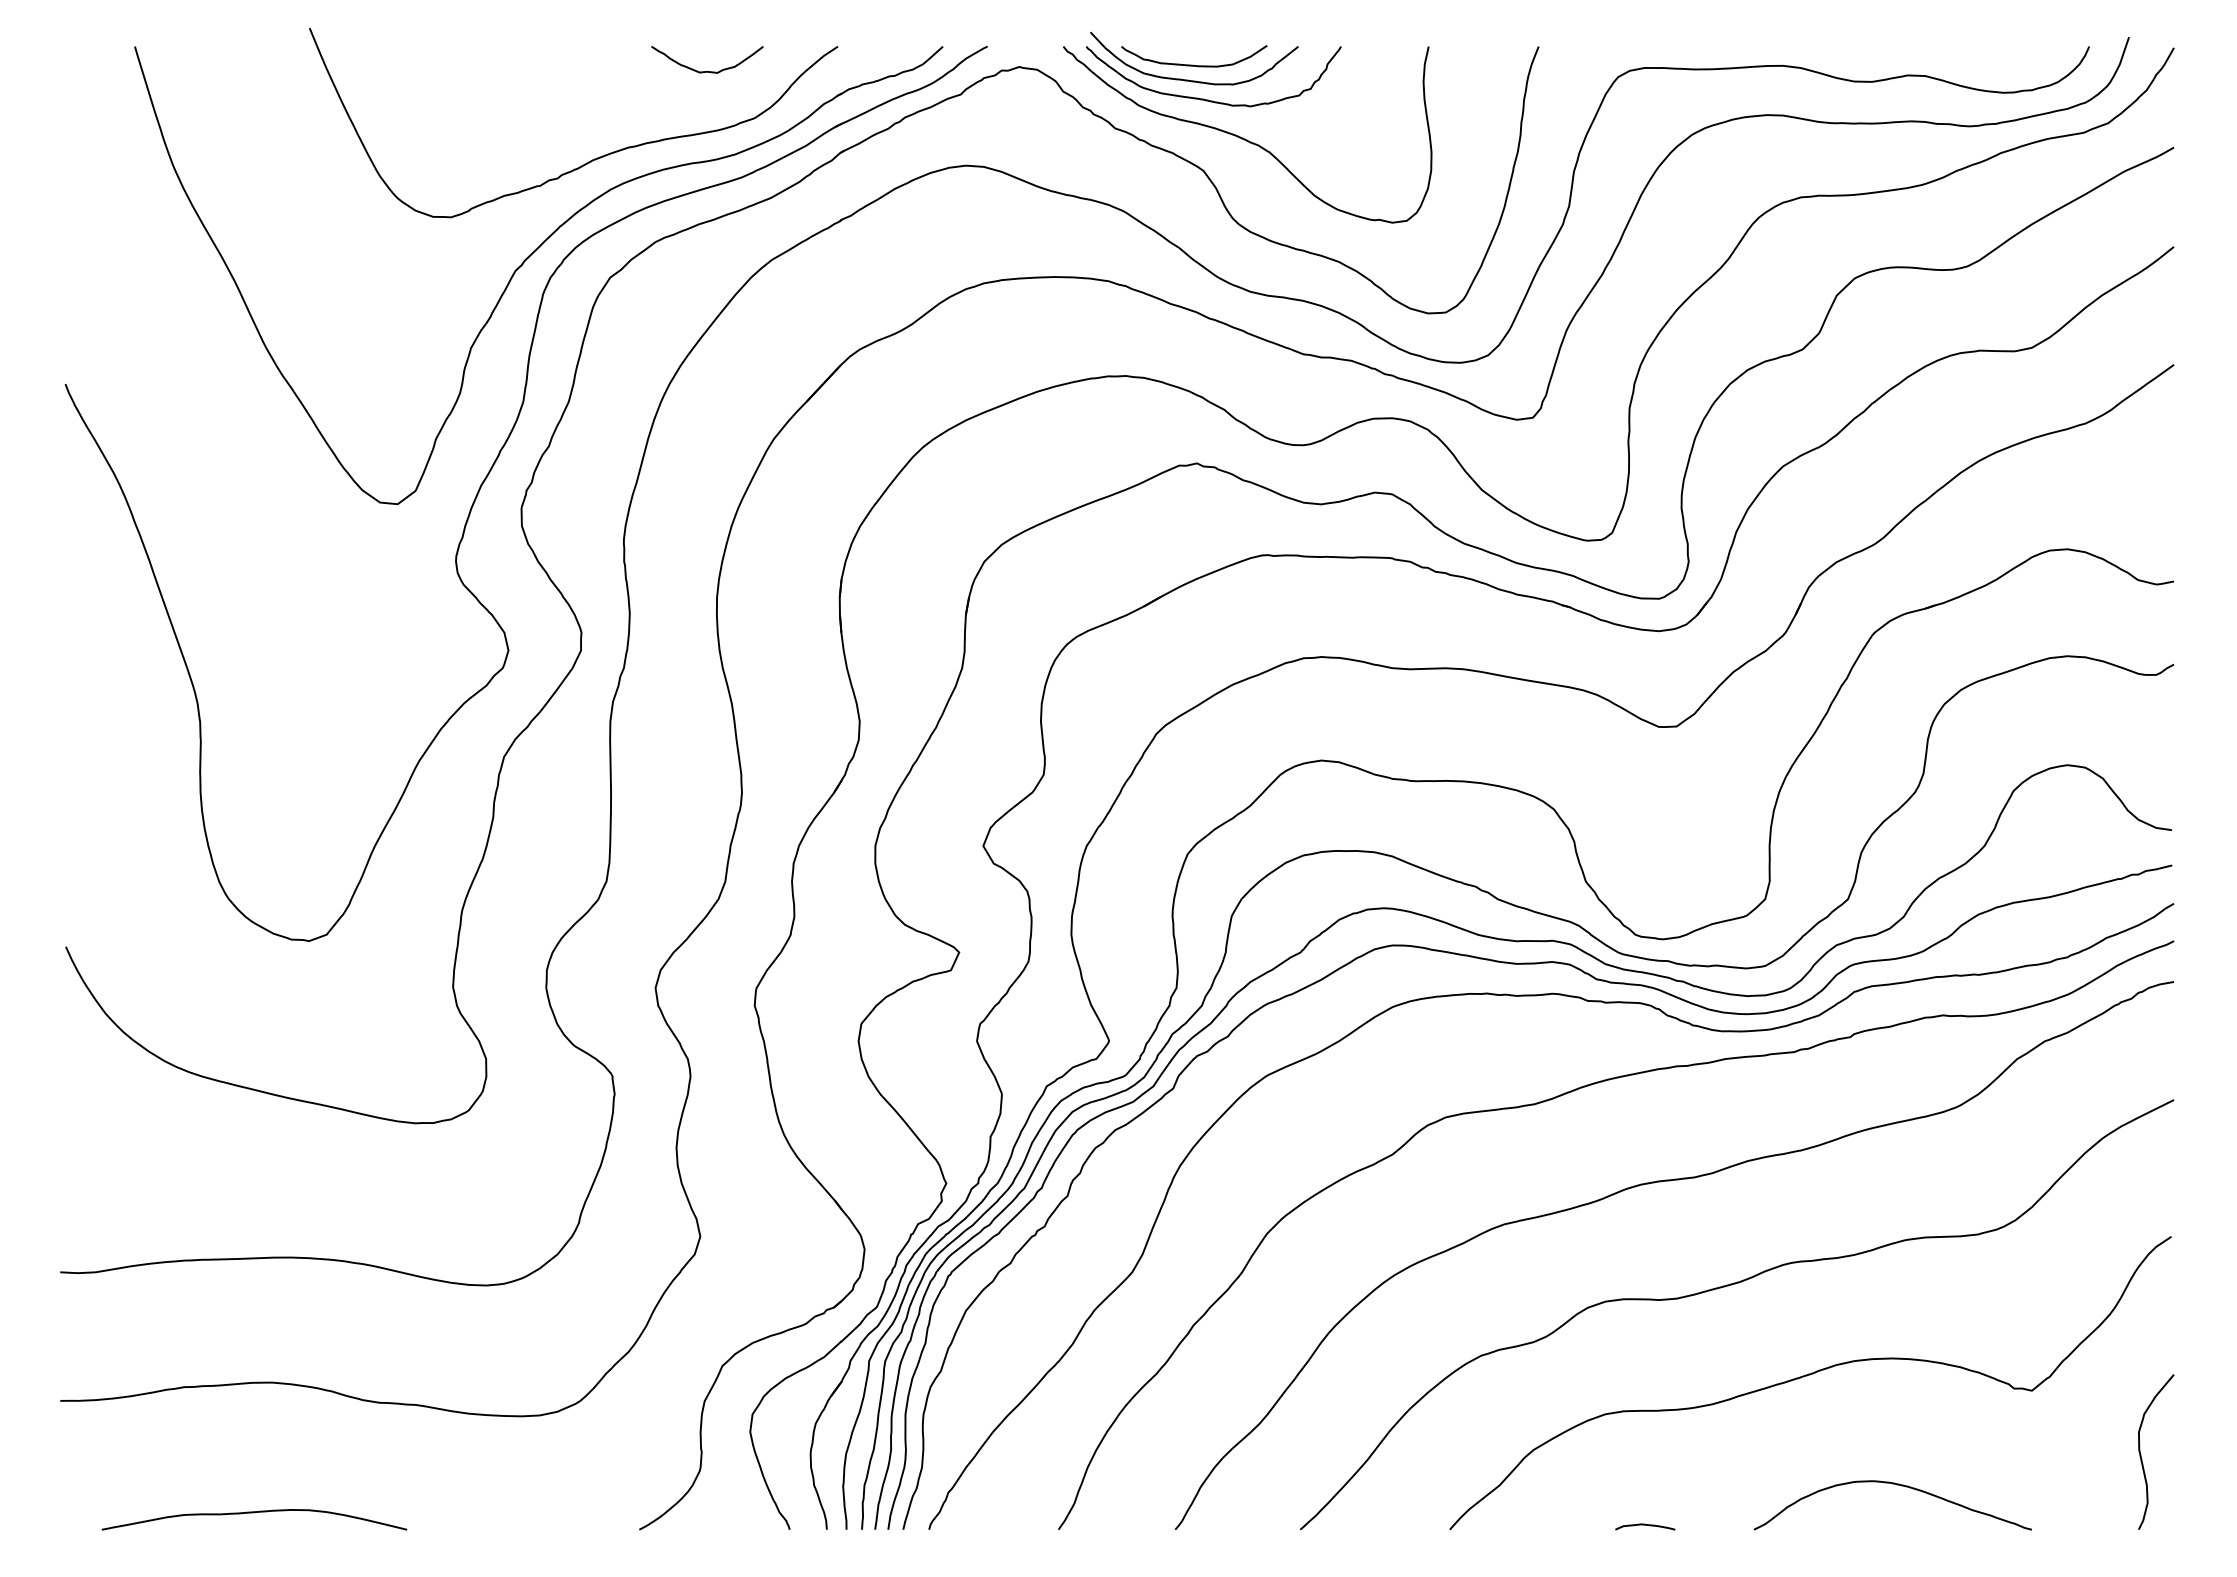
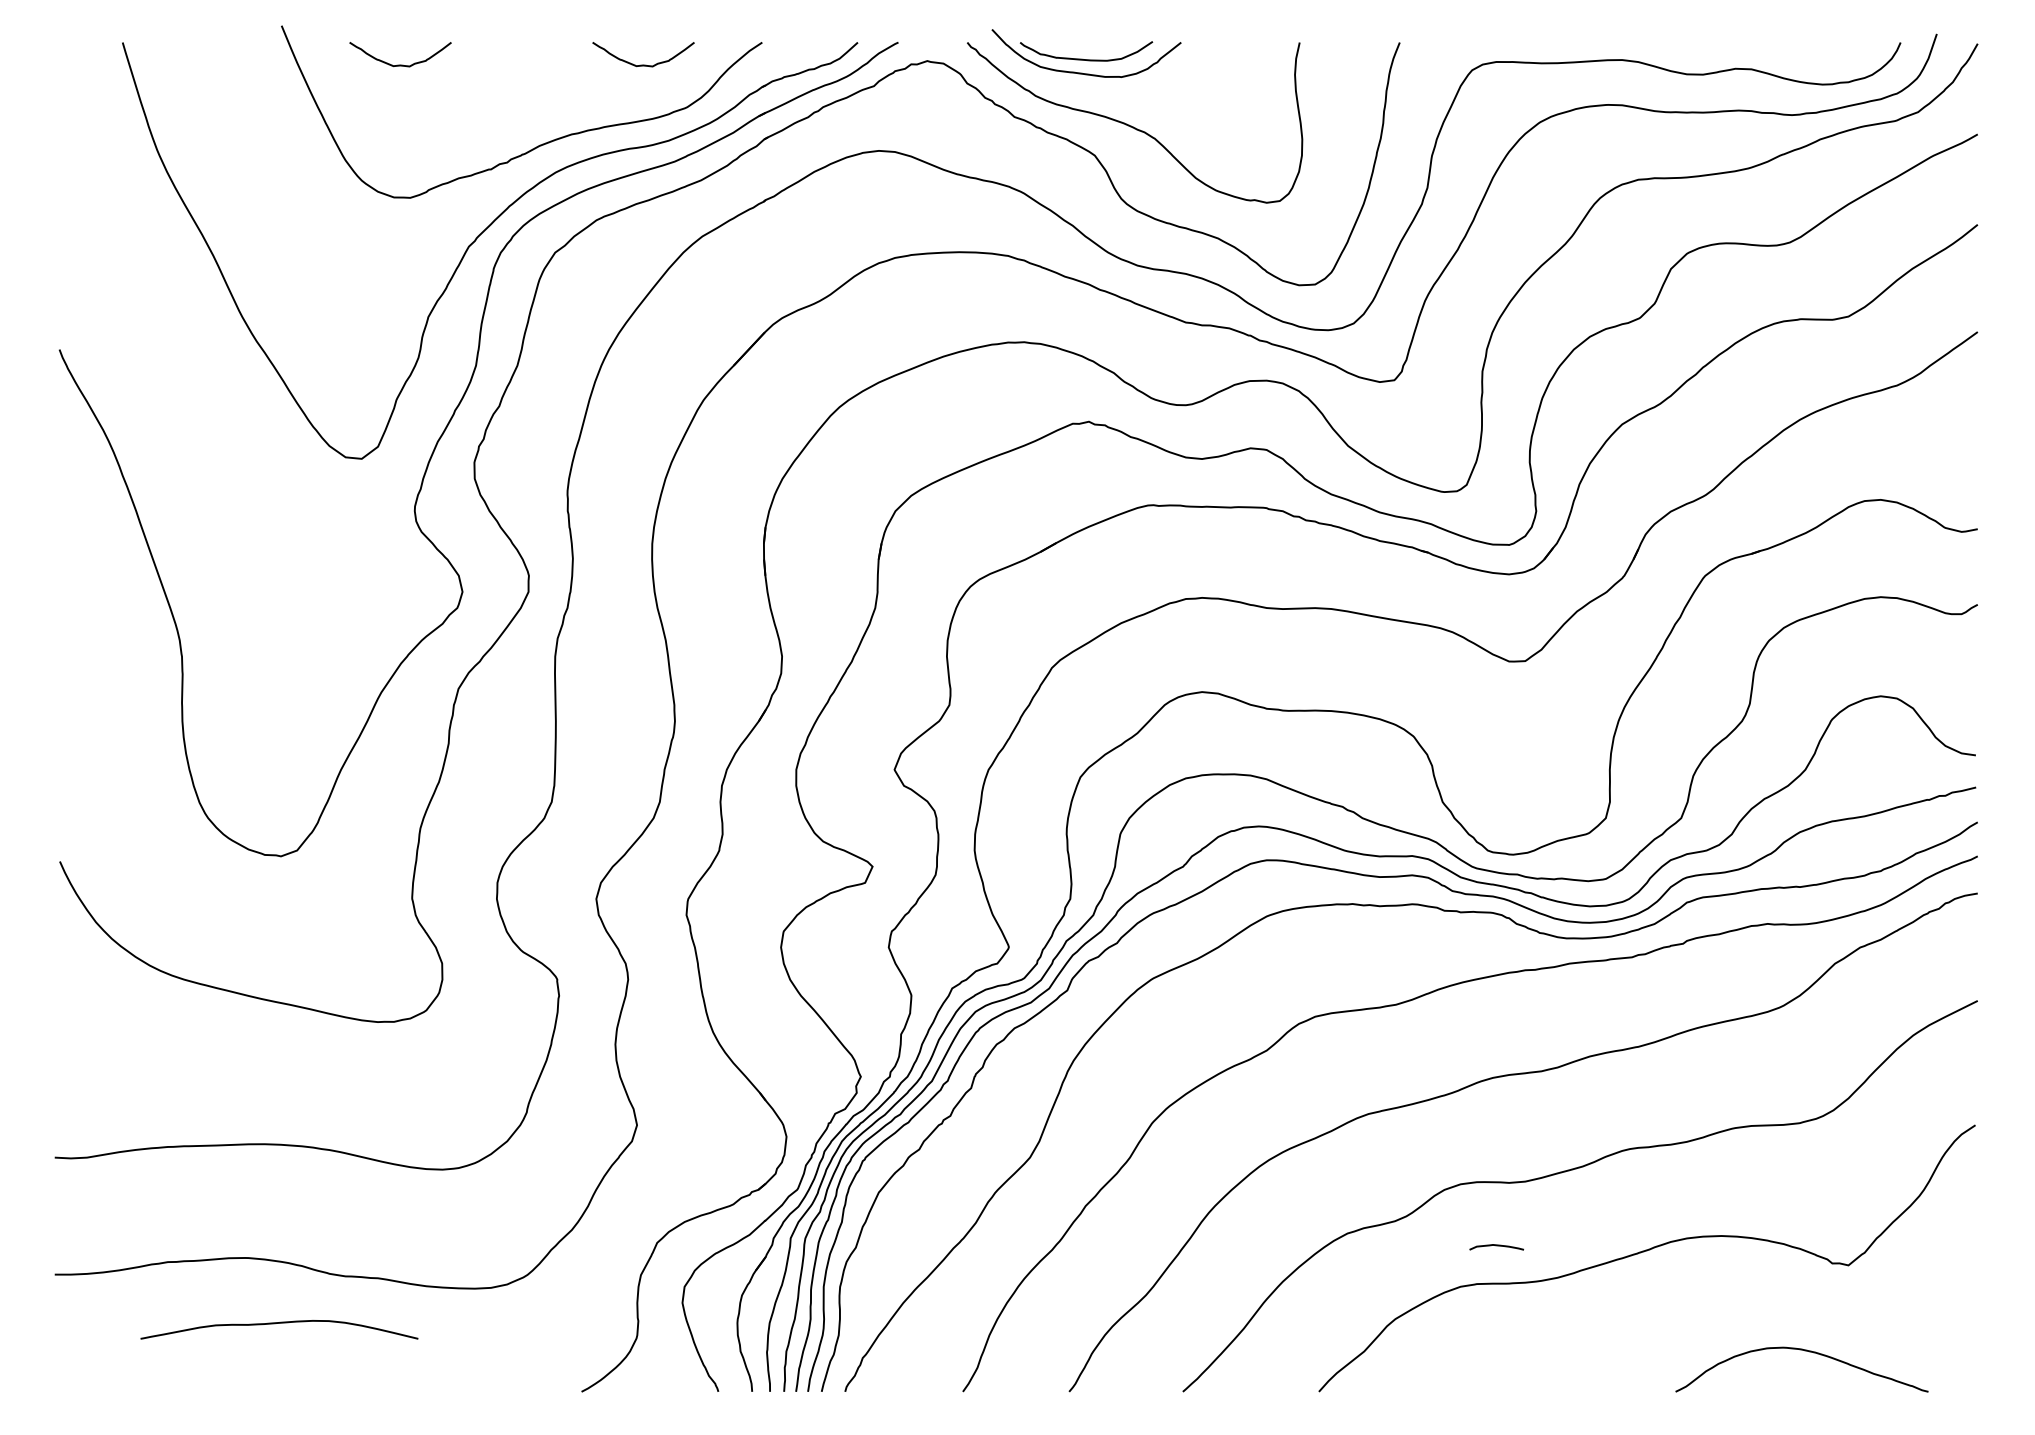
curve: (440, 70) -> (400, 64), added
curve: (1207, 99) -> (1098, 90), removed
curve: (2141, 1455) -> (1948, 1324), removed
curve: (1895, 1485) -> (1804, 1351), moved
curve: (254, 1512) -> (279, 1323), moved
curve: (1645, 1526) -> (1496, 1246), moved

